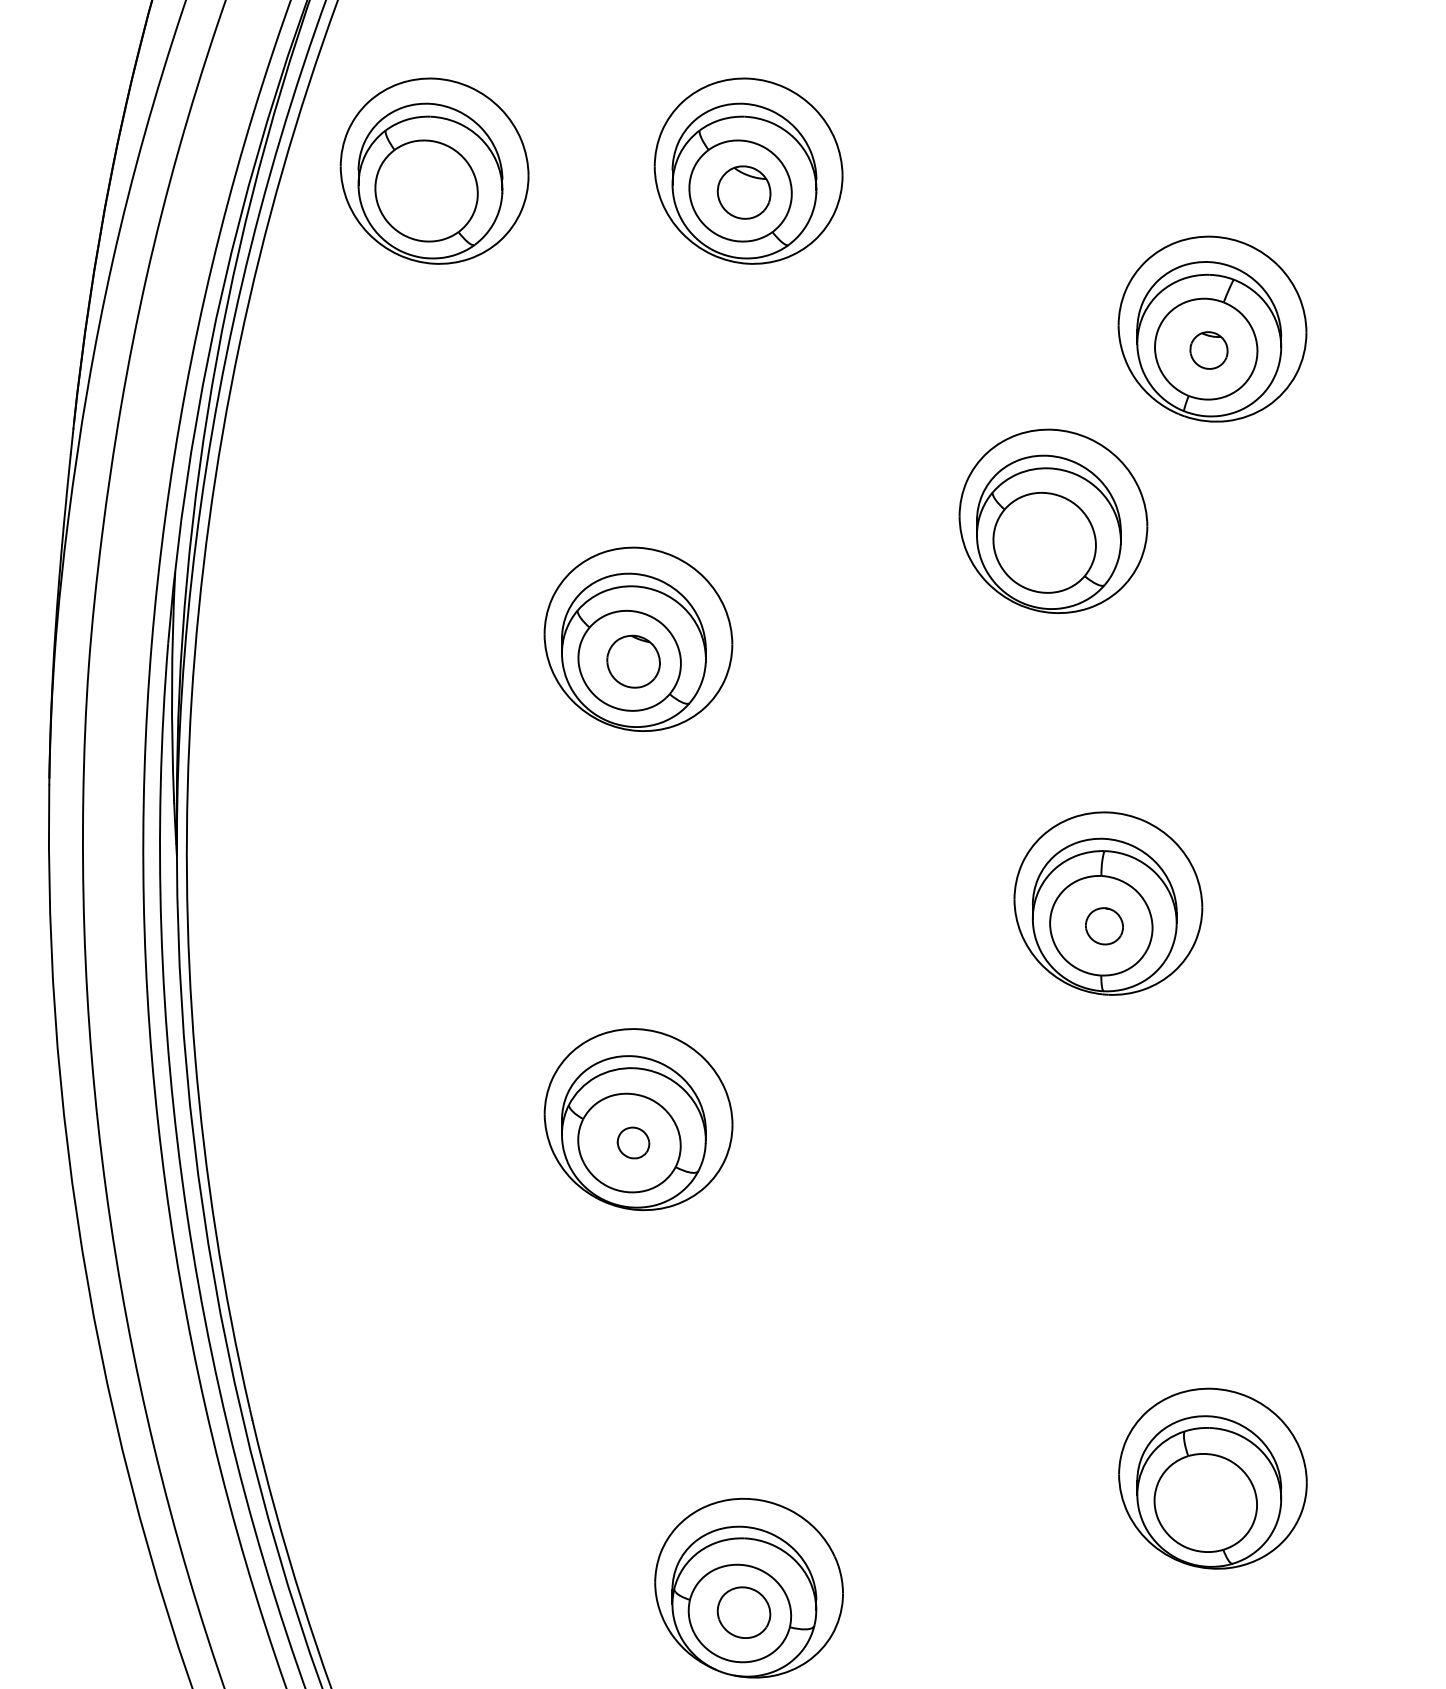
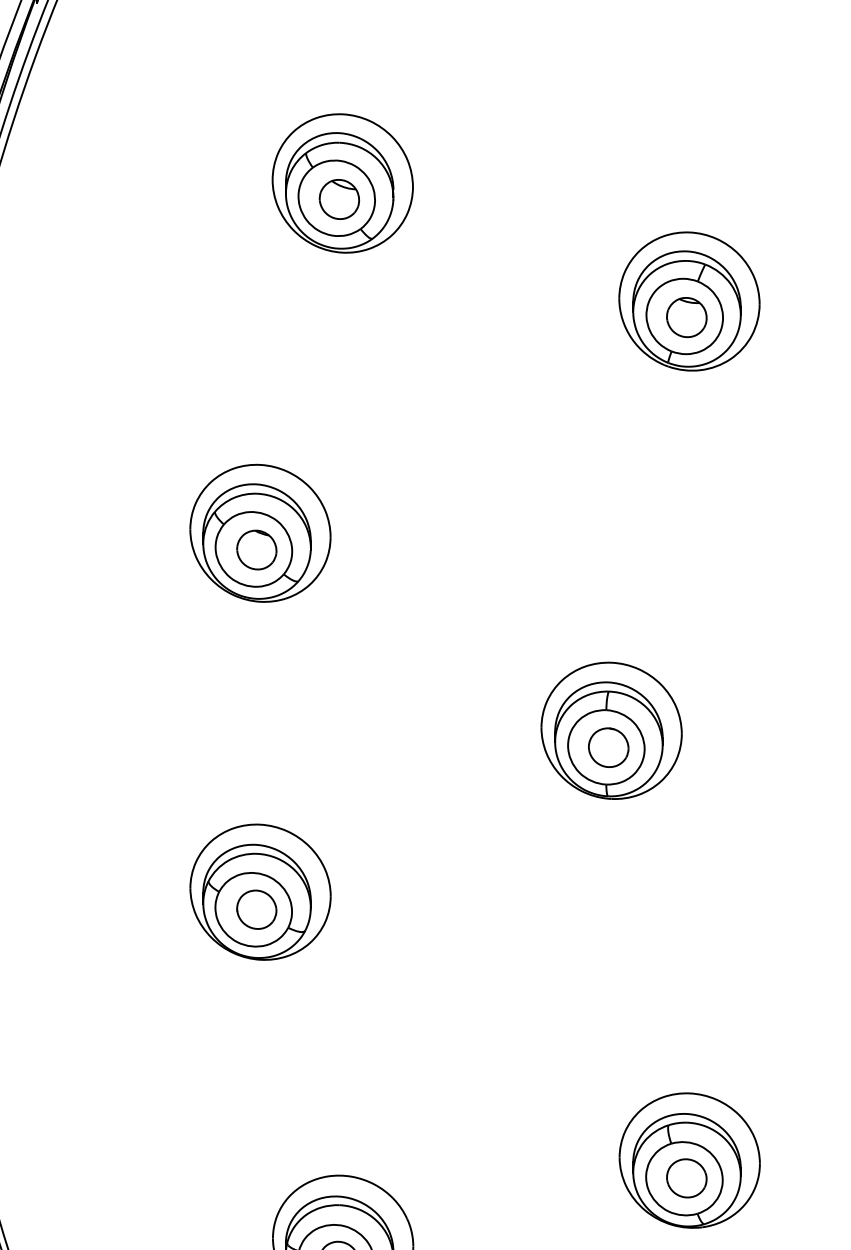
part: (434, 170) -> (108, 182), removed
part: (1208, 350) -> (686, 317), size x1.43
part: (1053, 520) -> (570, 444), removed
part: (1104, 926) -> (608, 747), size x1.43
part: (633, 1142) -> (256, 909), size x1.67
part: (1208, 1502) -> (686, 1178), added

